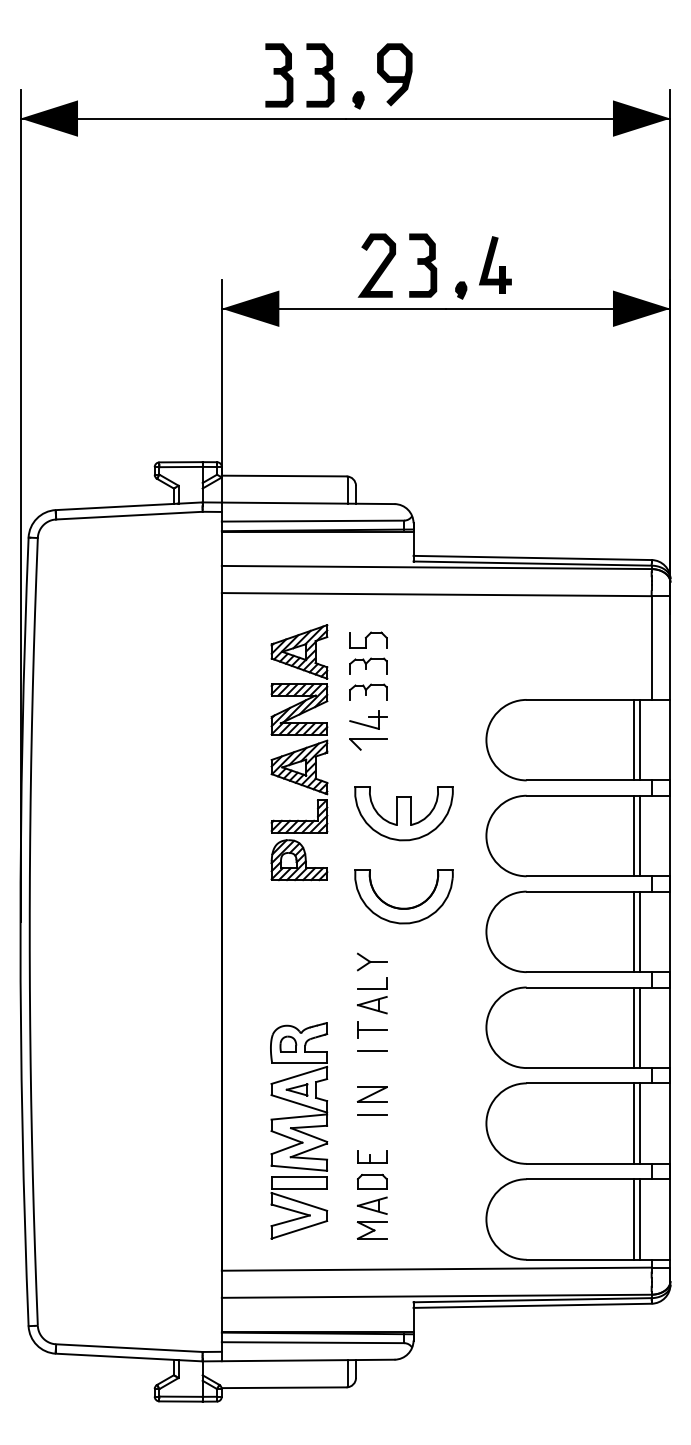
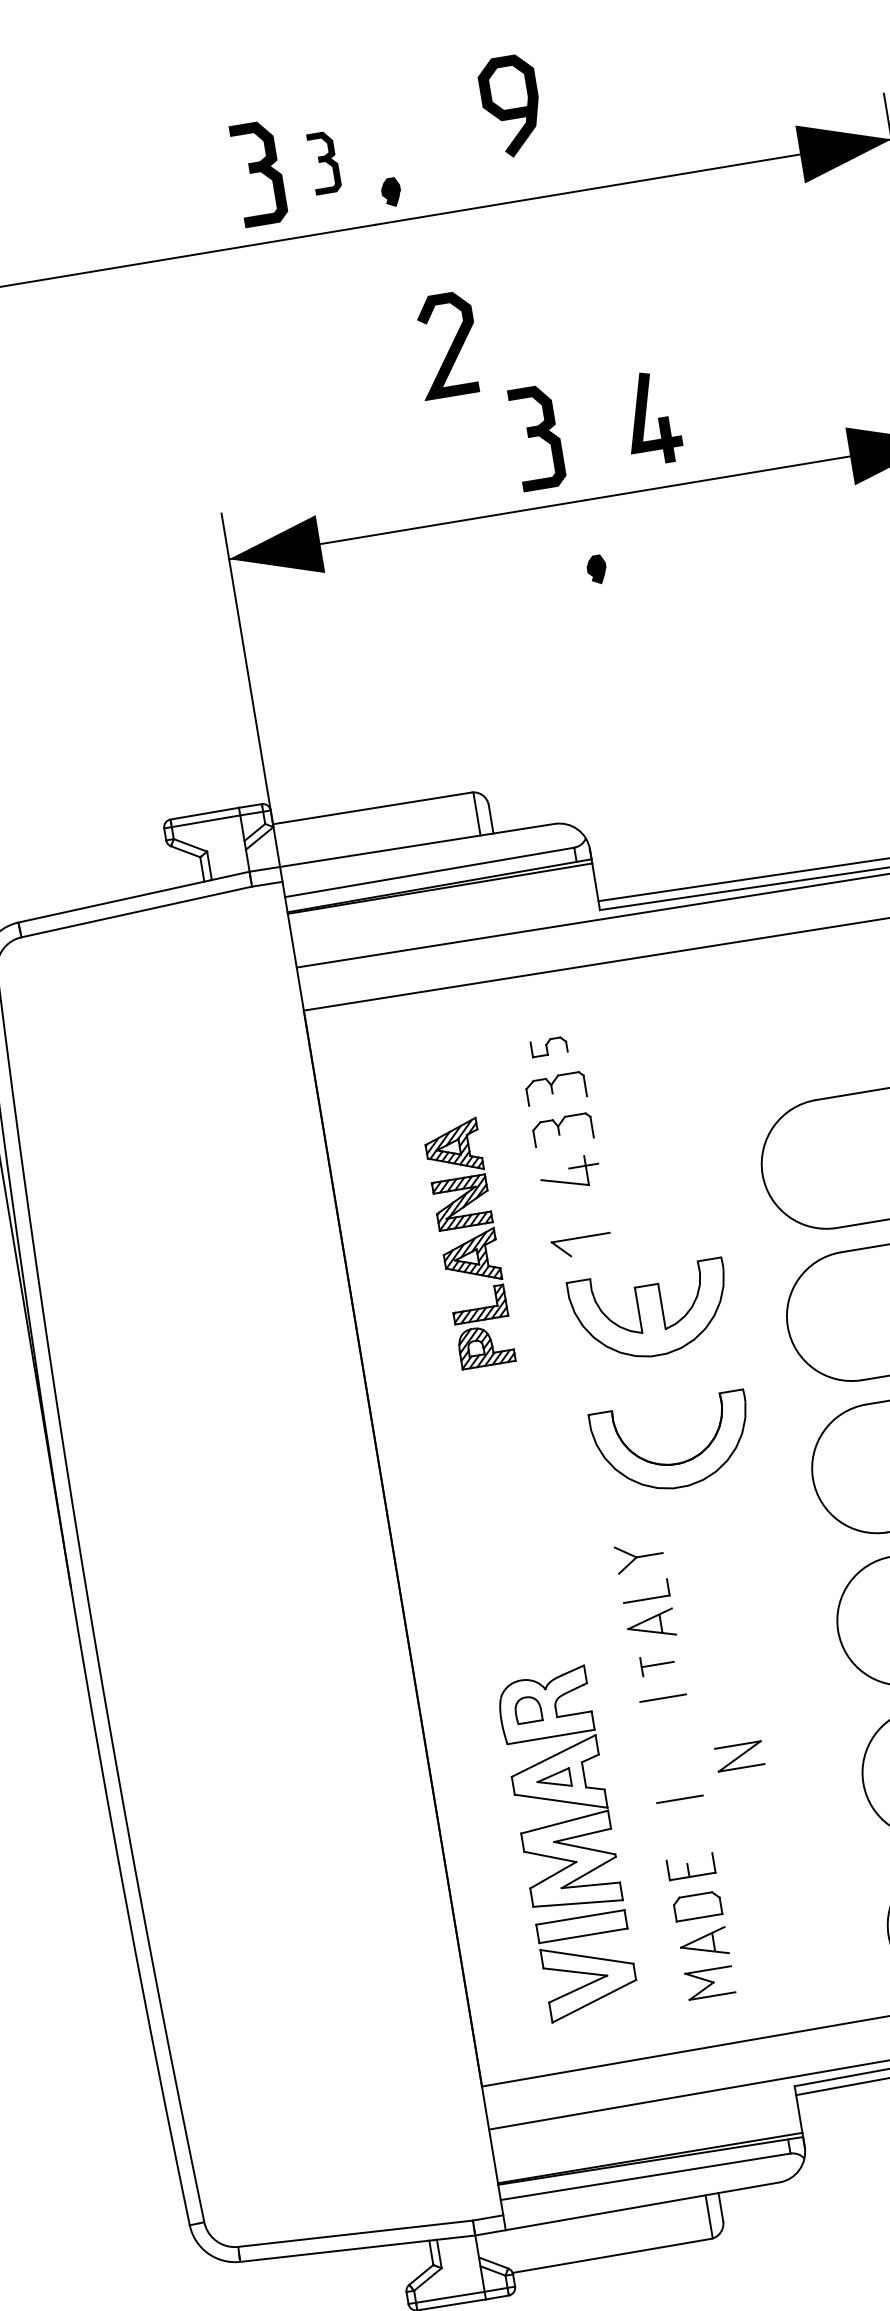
part: (320, 75) -> (324, 162), size x0.6
curve: (394, 76) -> (511, 109), moved
curve: (378, 267) -> (449, 347), moved
part: (461, 290) -> (597, 569), moved
part: (368, 639) -> (548, 1045), size x0.6
part: (368, 744) -> (582, 1245), moved
part: (299, 752) -> (469, 1243), size x0.6
part: (372, 1029) -> (657, 1663), size x0.7
part: (371, 1094) -> (738, 1756), moved

